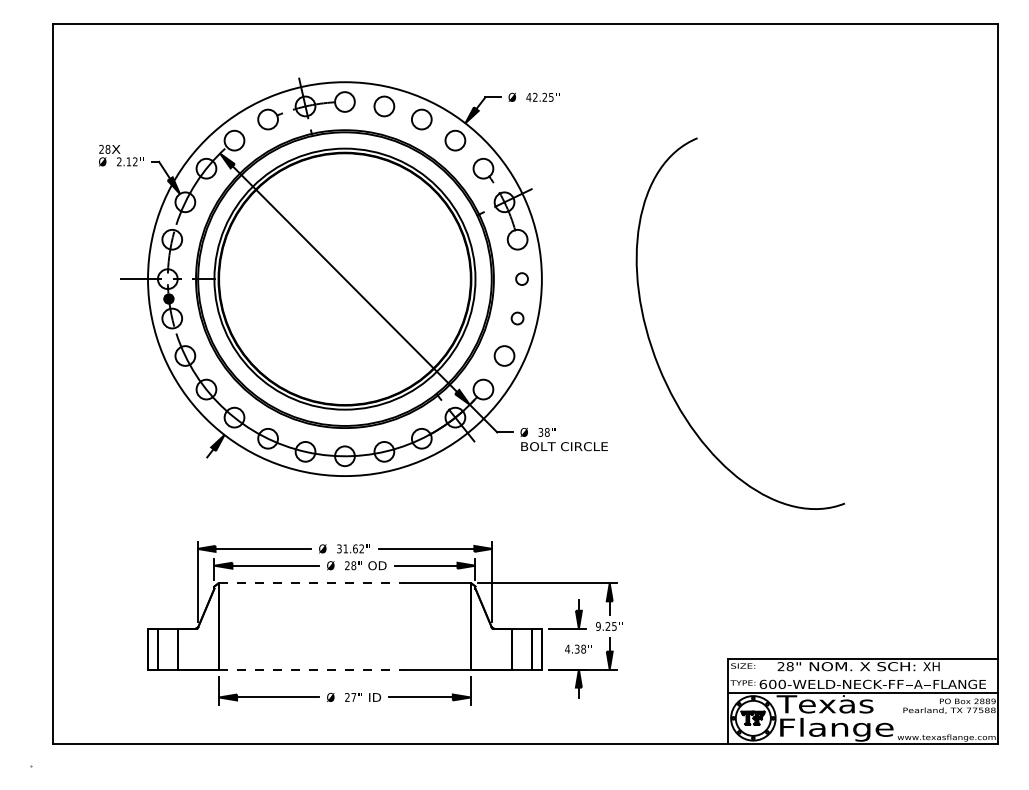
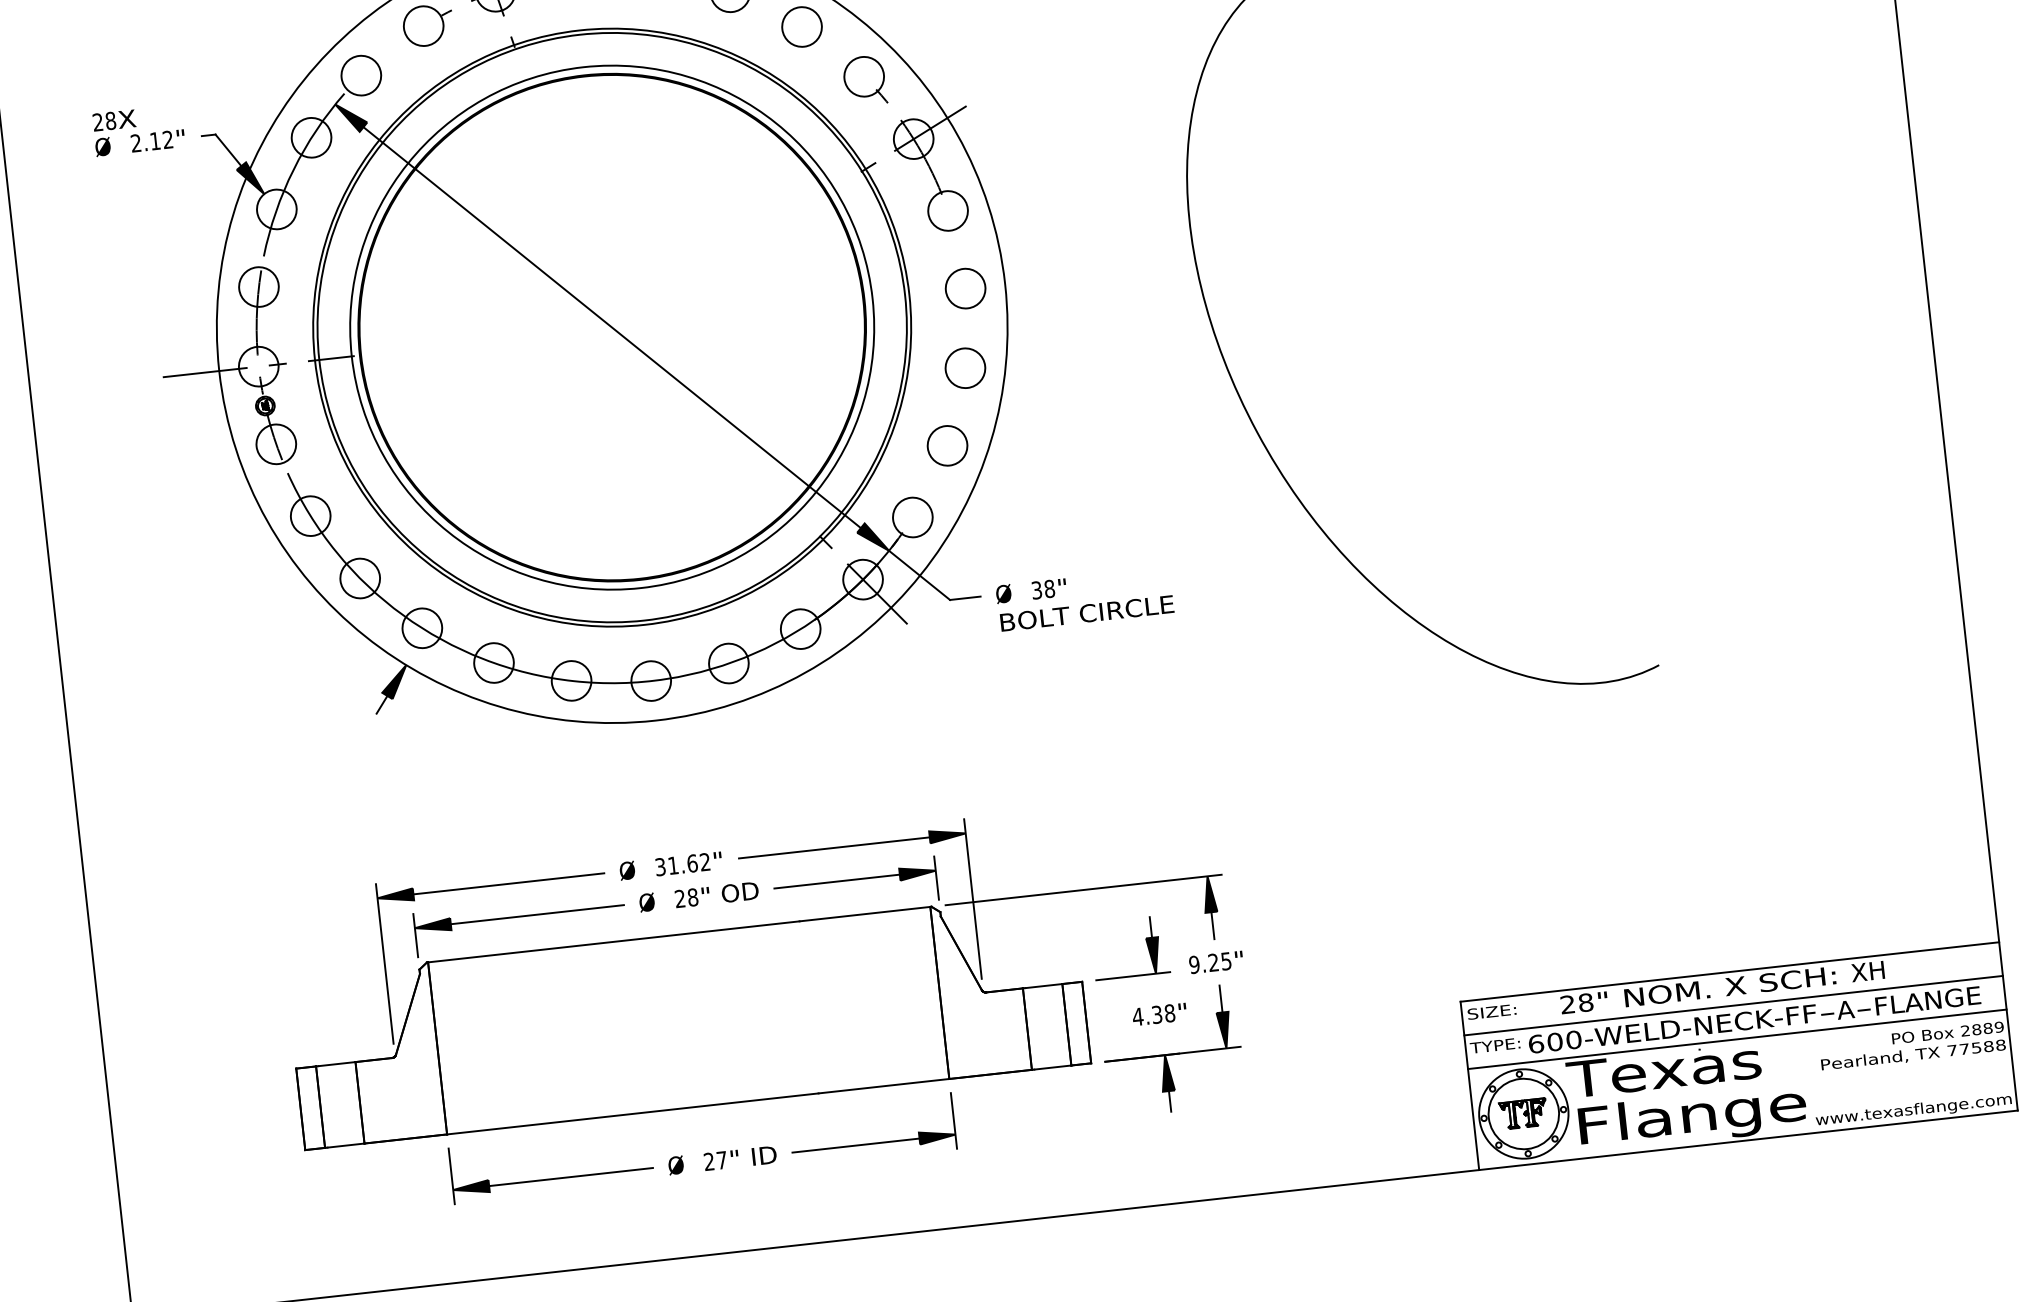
circle: (521, 278) -> (964, 287), size x1.67
circle: (517, 318) -> (965, 368), size x1.67
line: (312, 583) -> (614, 942), dashed -> solid
line: (312, 669) -> (633, 1113), dashed -> solid
line: (863, 676) -> (1734, 1006), added

